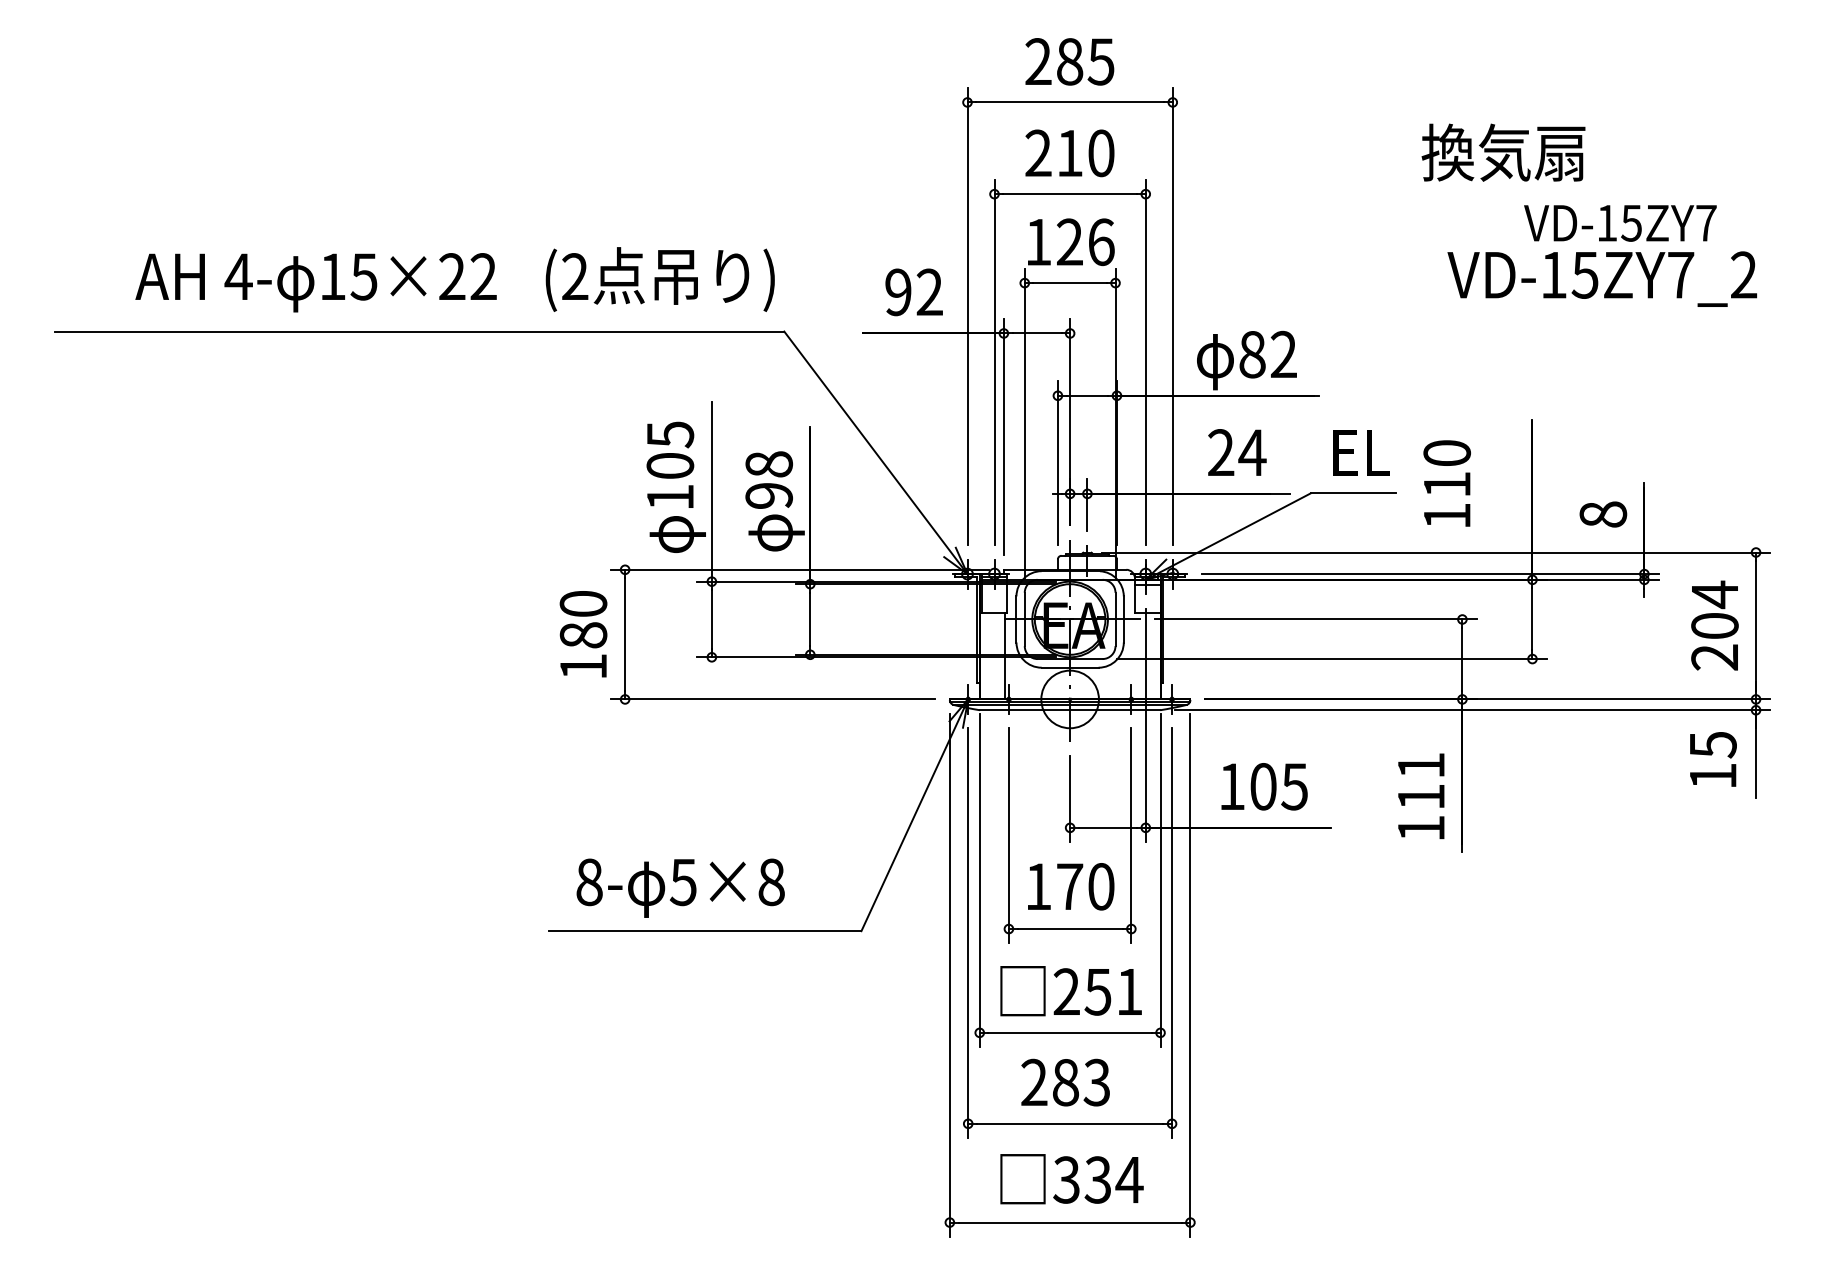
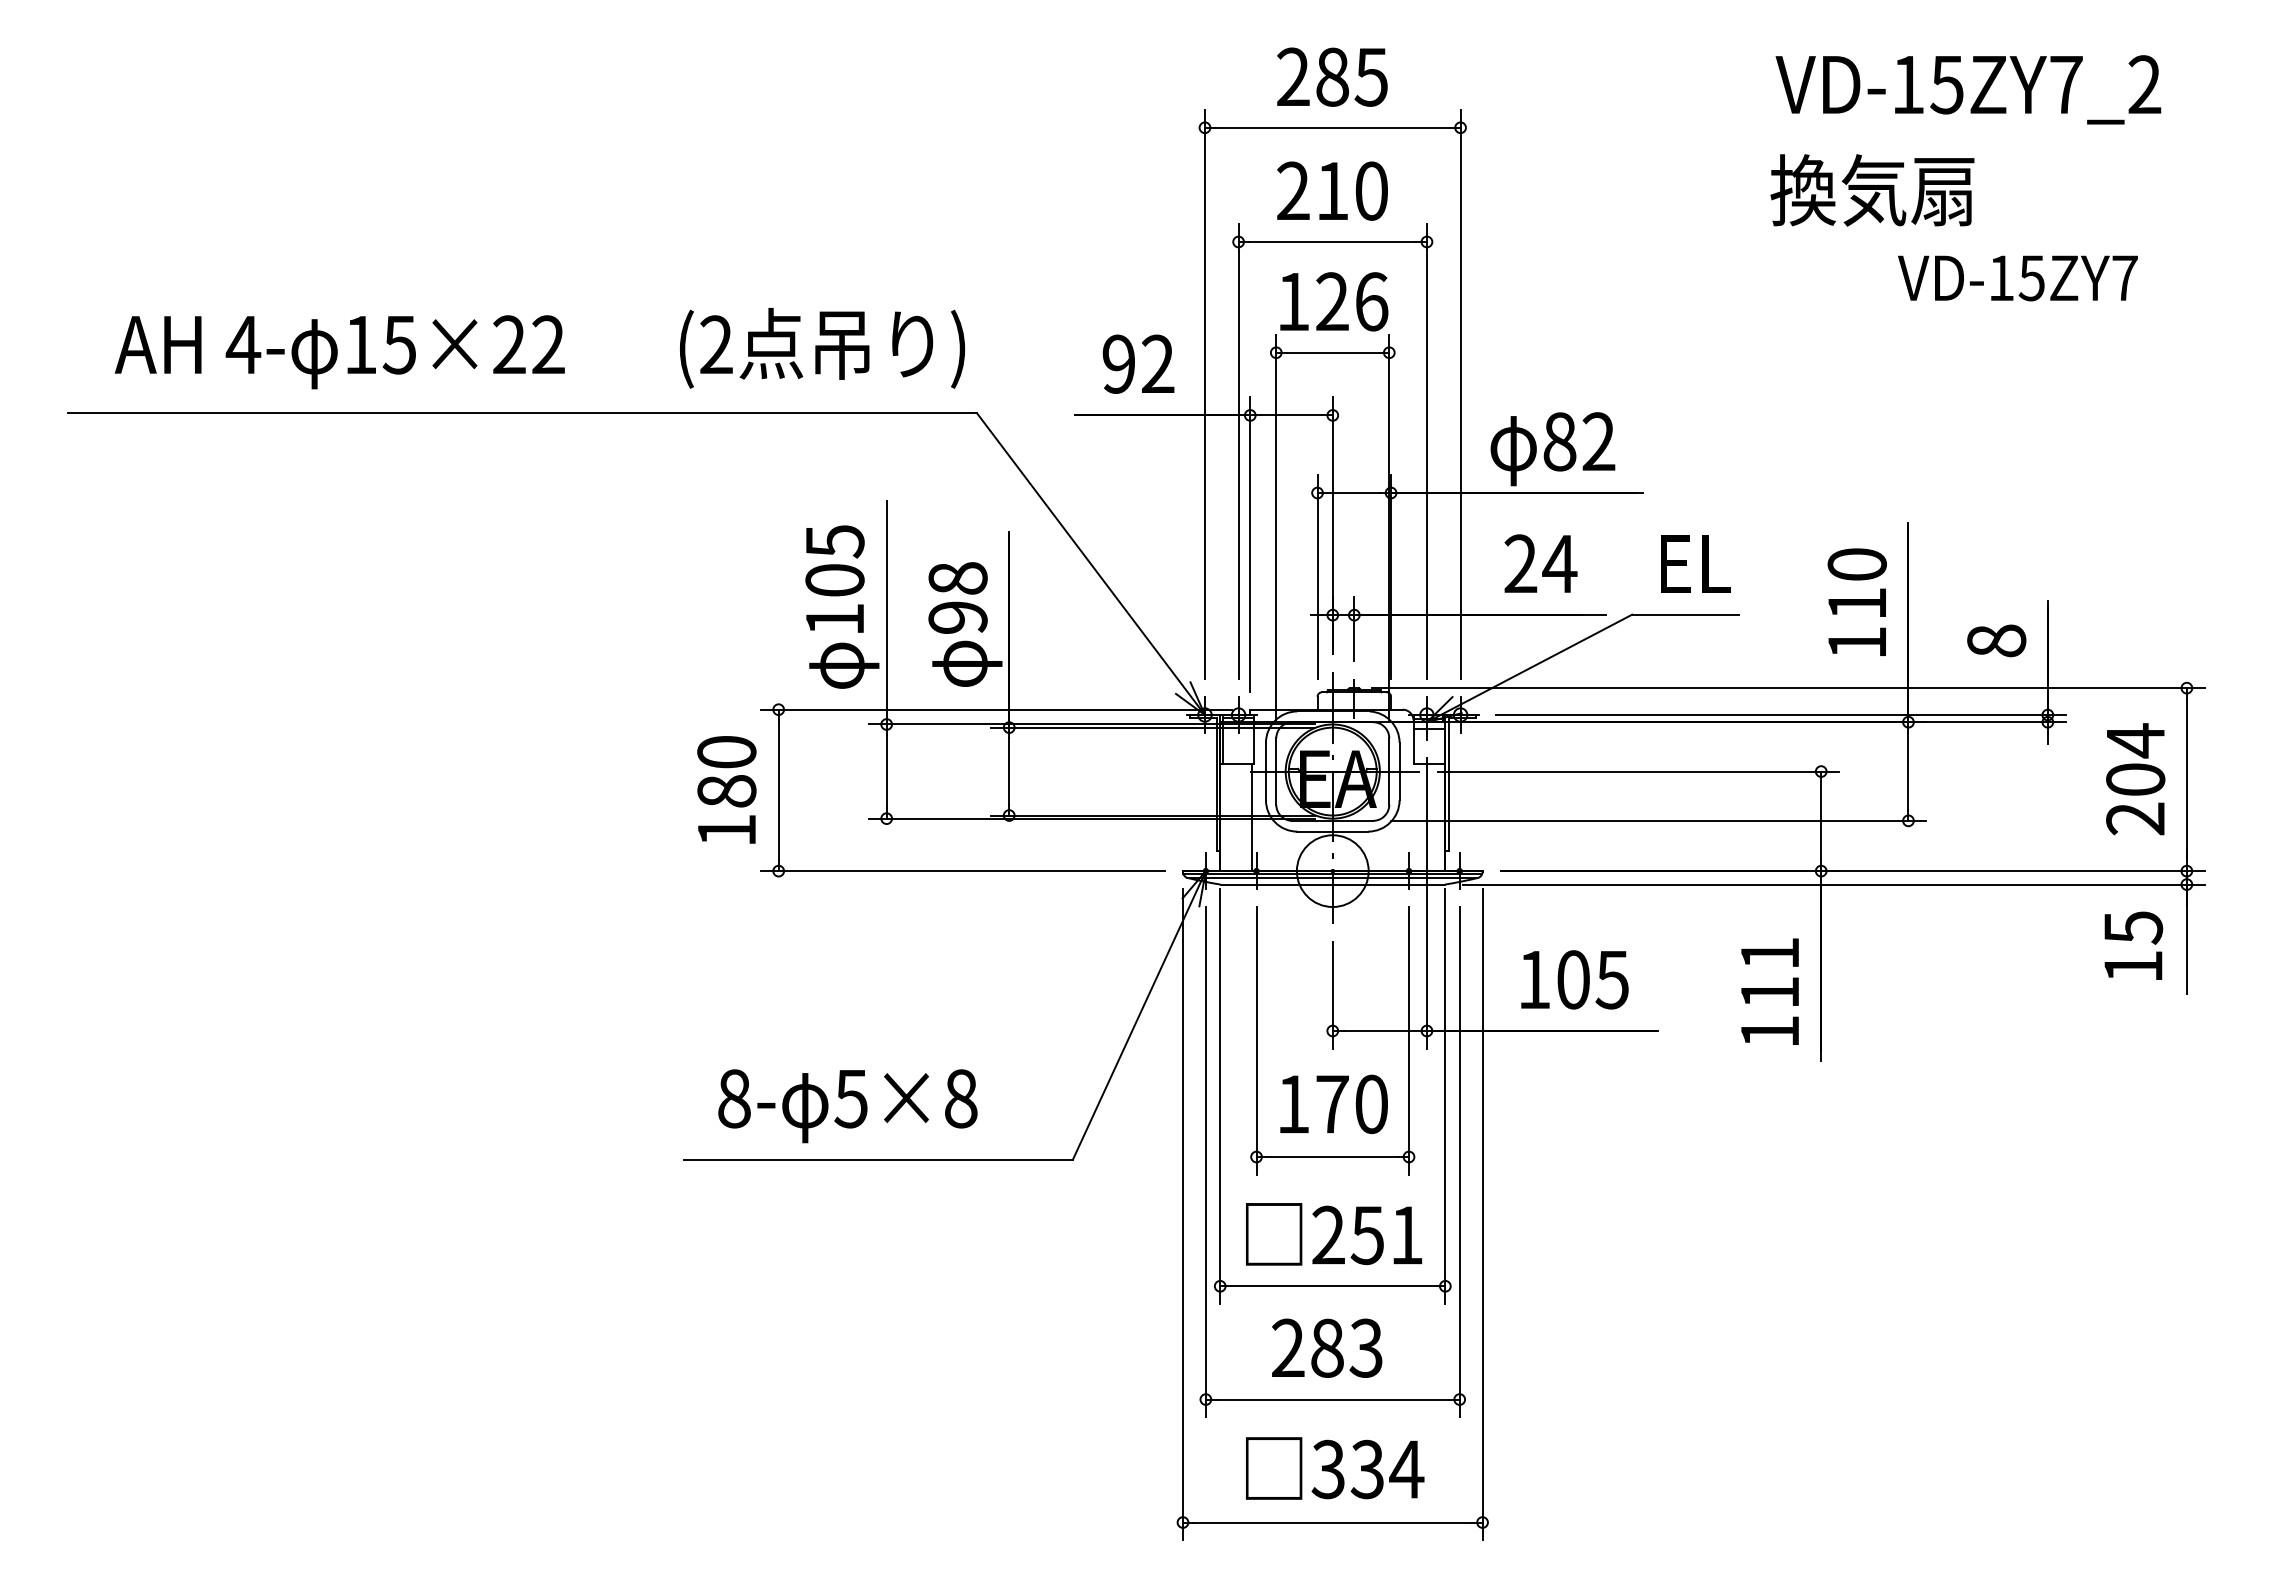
text: (1602, 278) -> (1968, 89), moved
text: (315, 282) -> (339, 352), moved
text: (1446, 482) -> (1856, 601), moved

